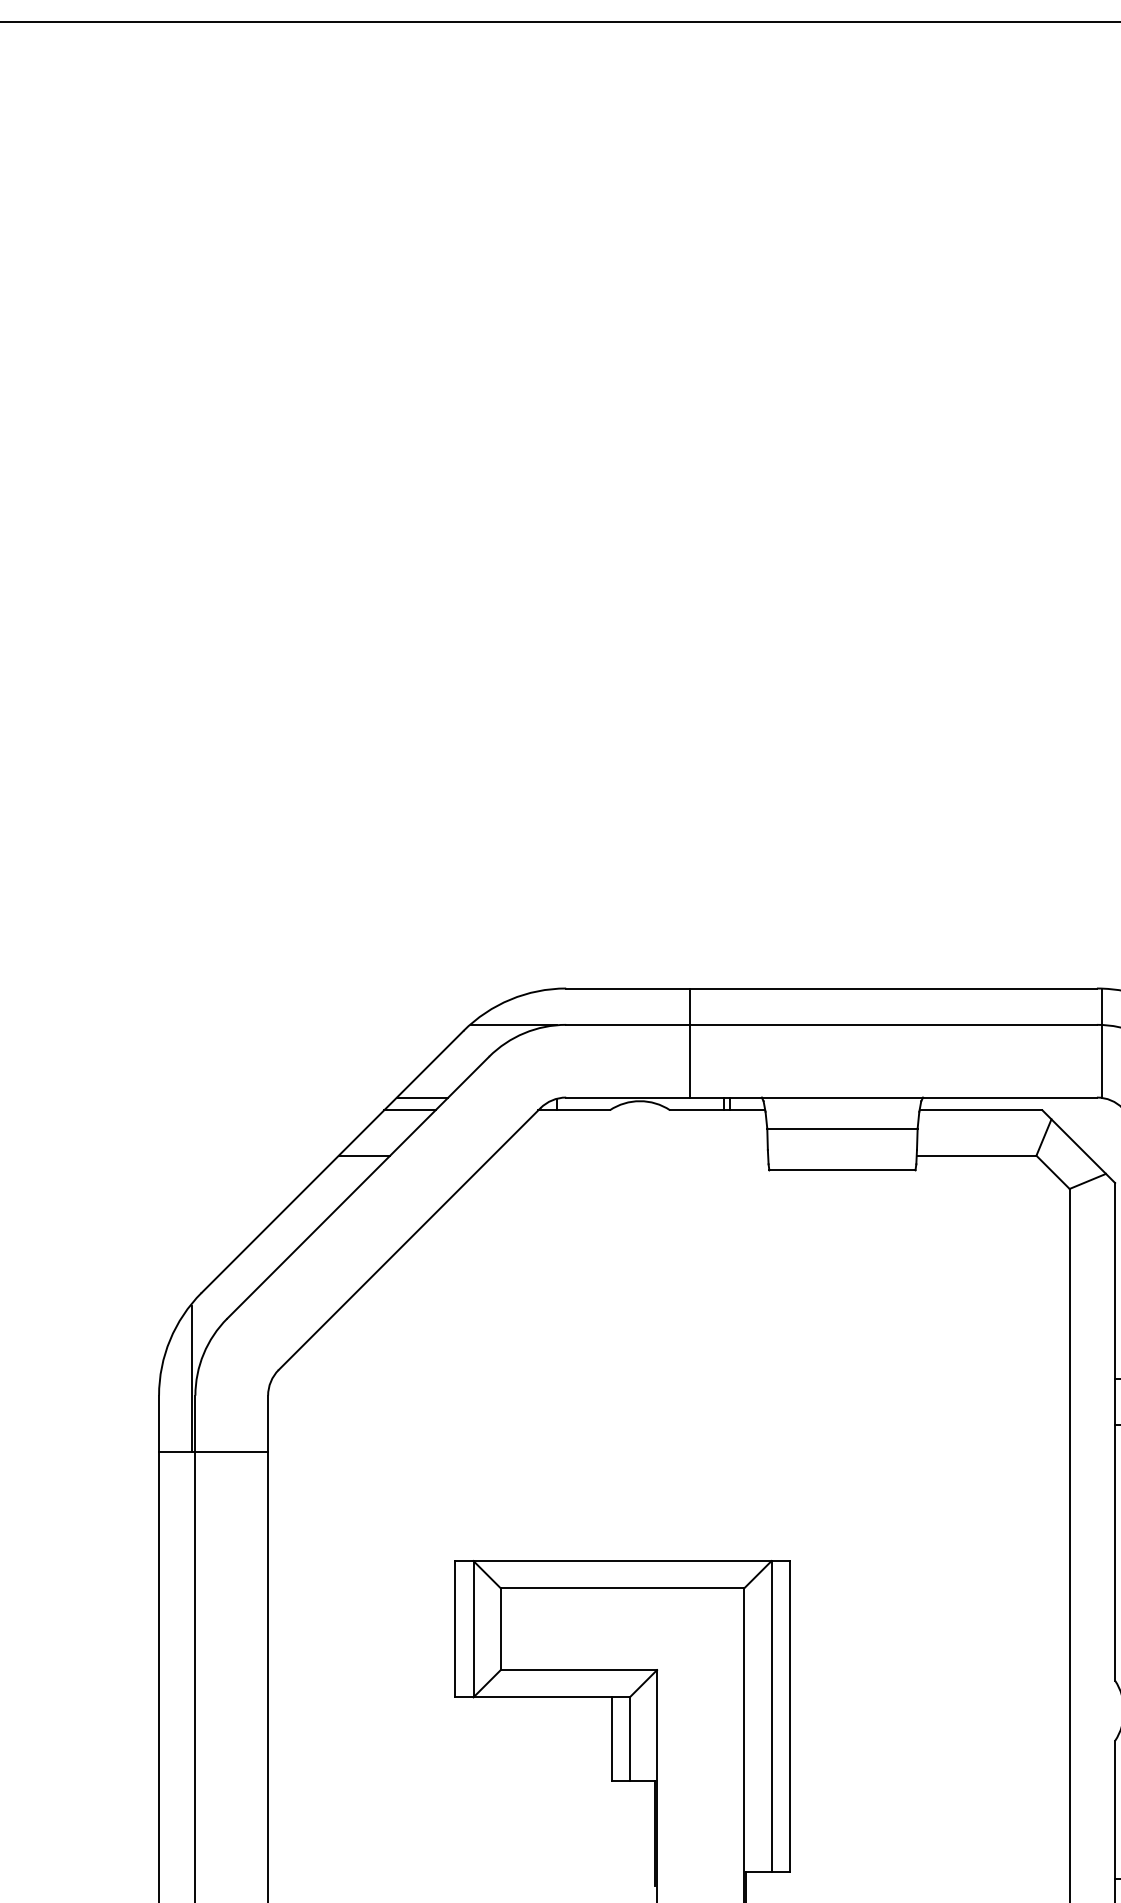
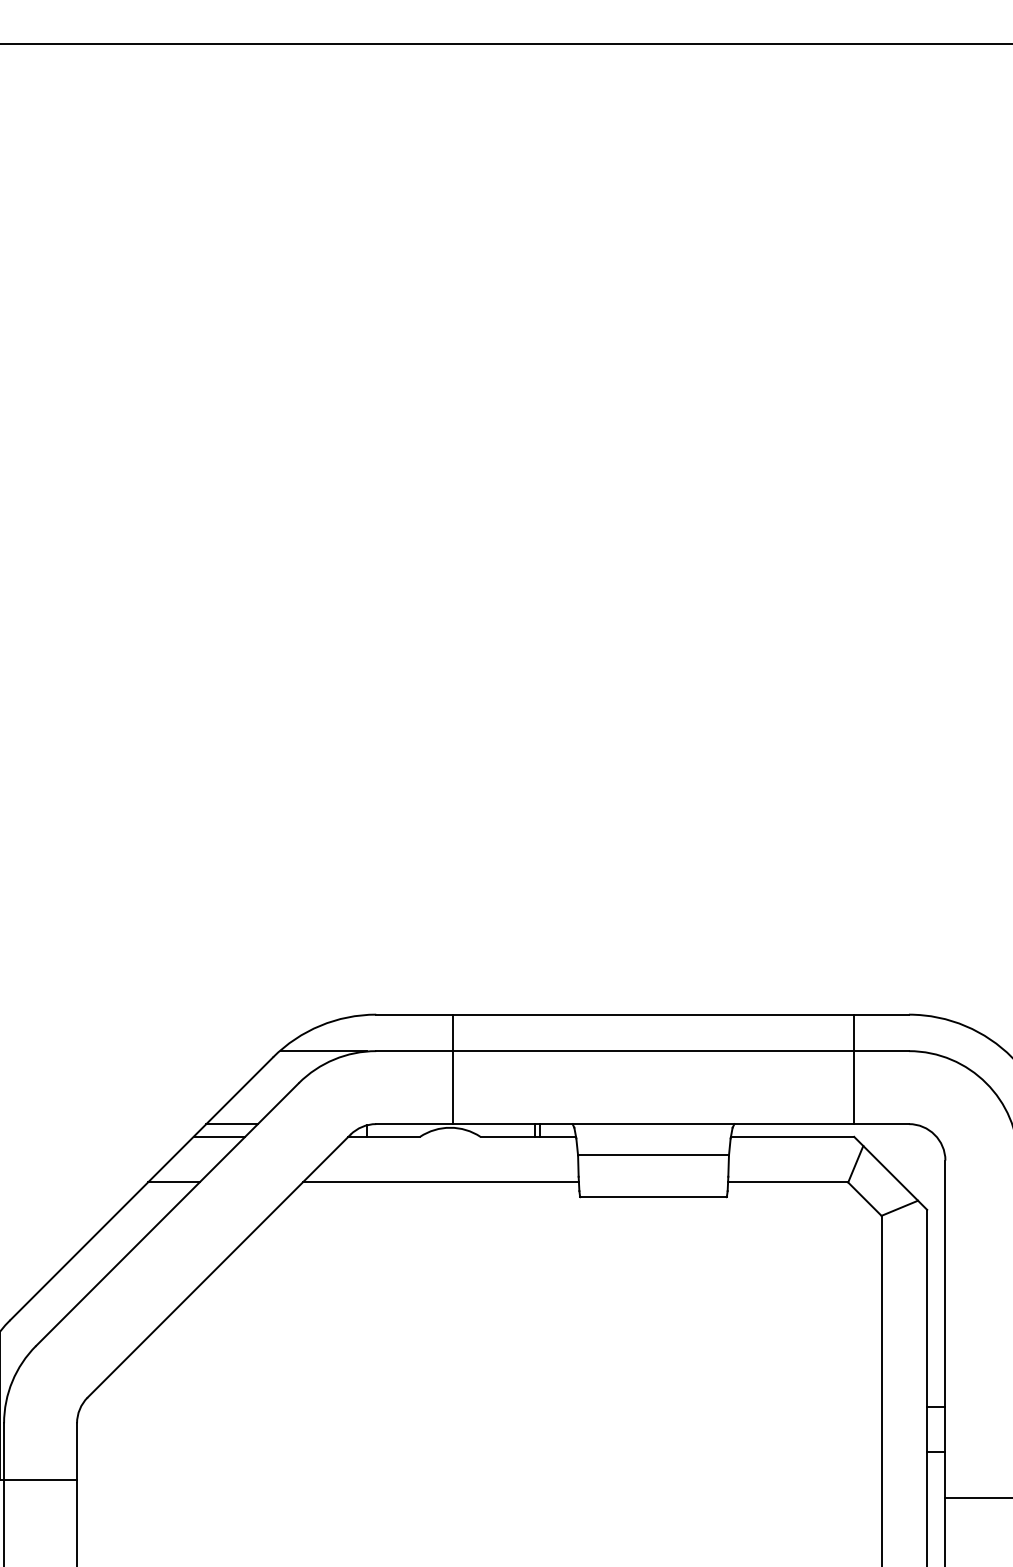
line: (689, 1042) -> (452, 1068), moved
line: (1102, 1042) -> (854, 1068), moved
line: (630, 1155) -> (440, 1182), added

